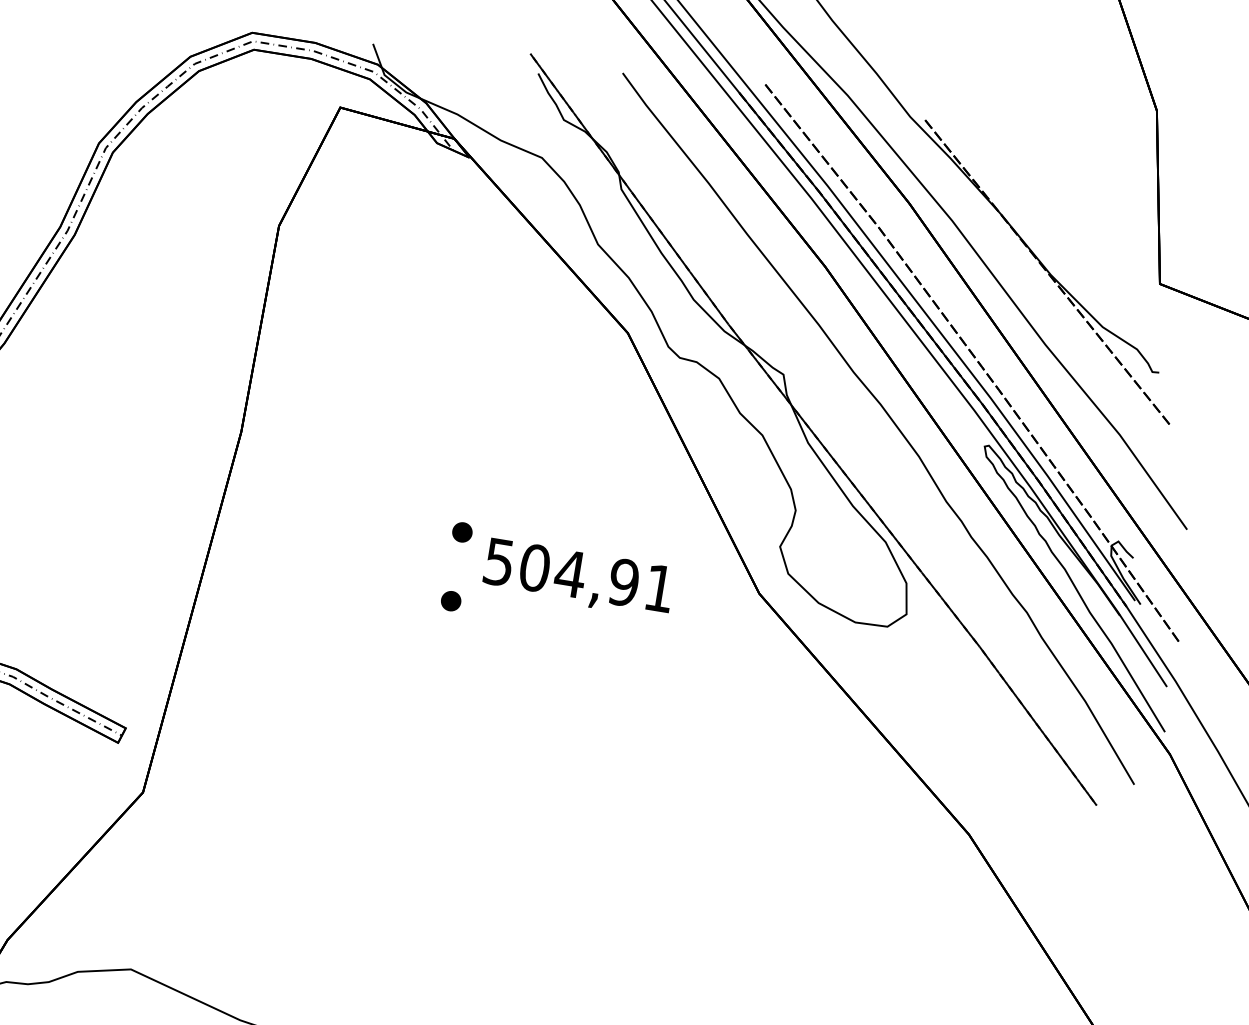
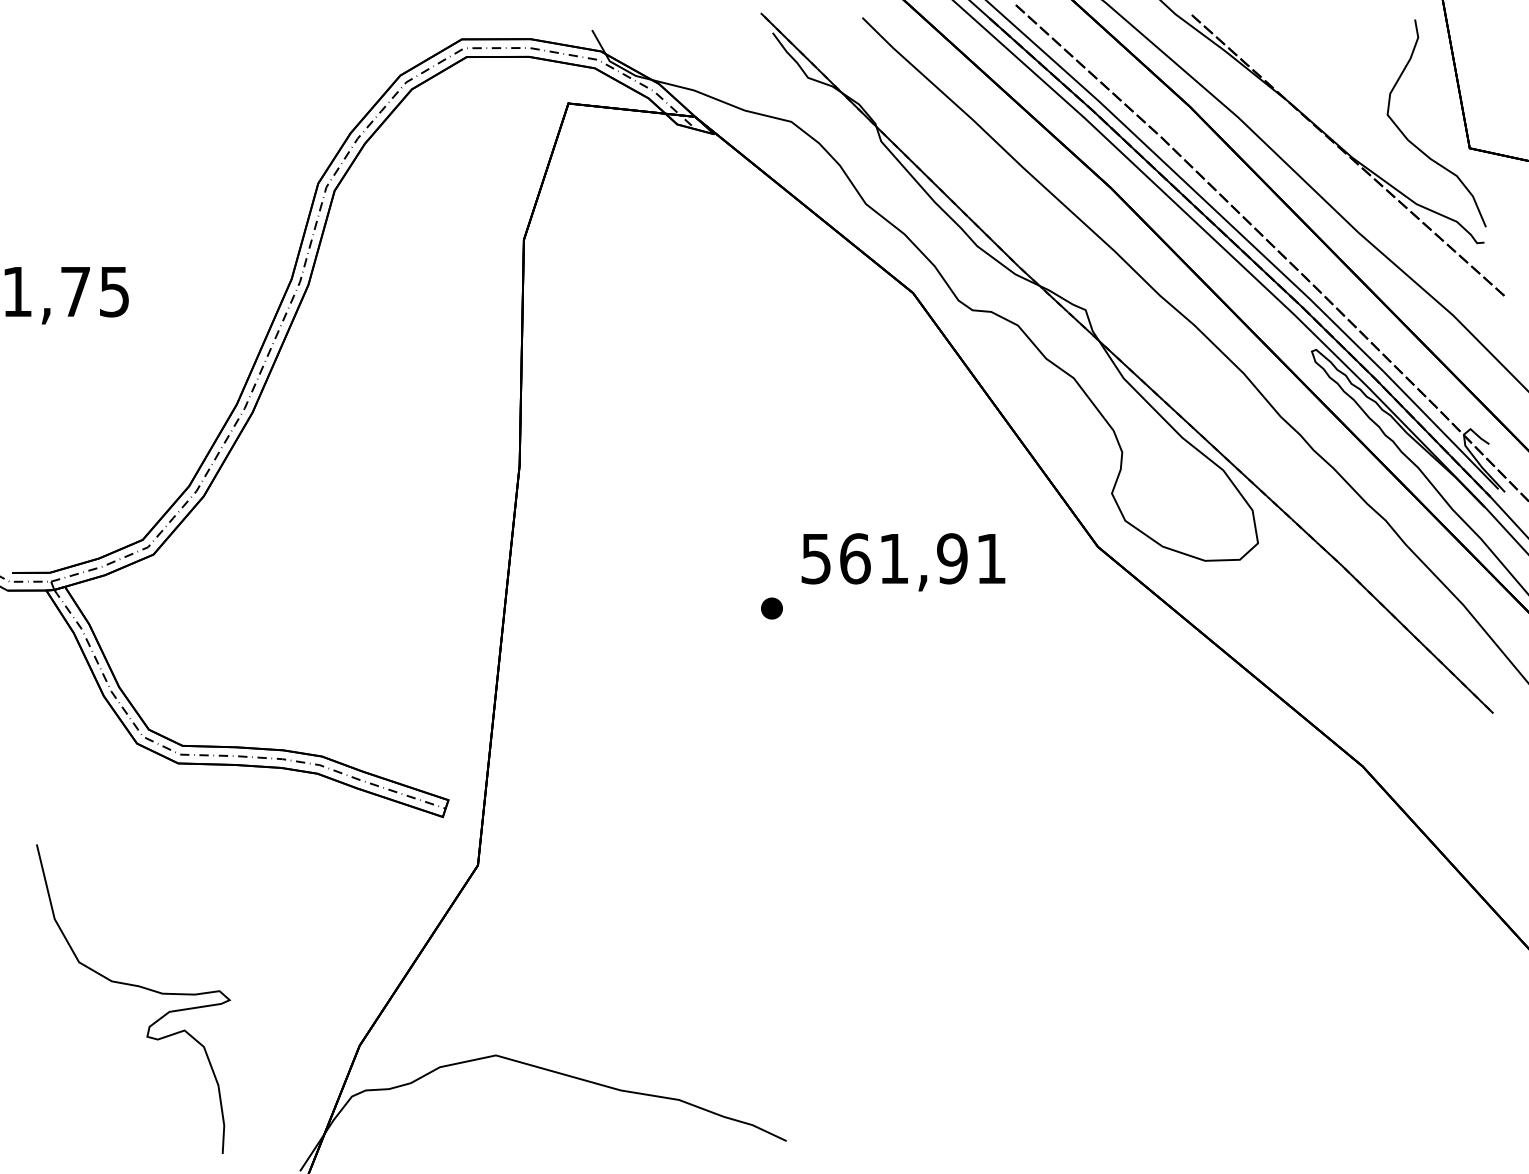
curve: (1111, 273) -> (1416, 145), added
part: (461, 532) -> (771, 533), removed
text: (553, 570) -> (875, 558), 504,91 -> 561,91

